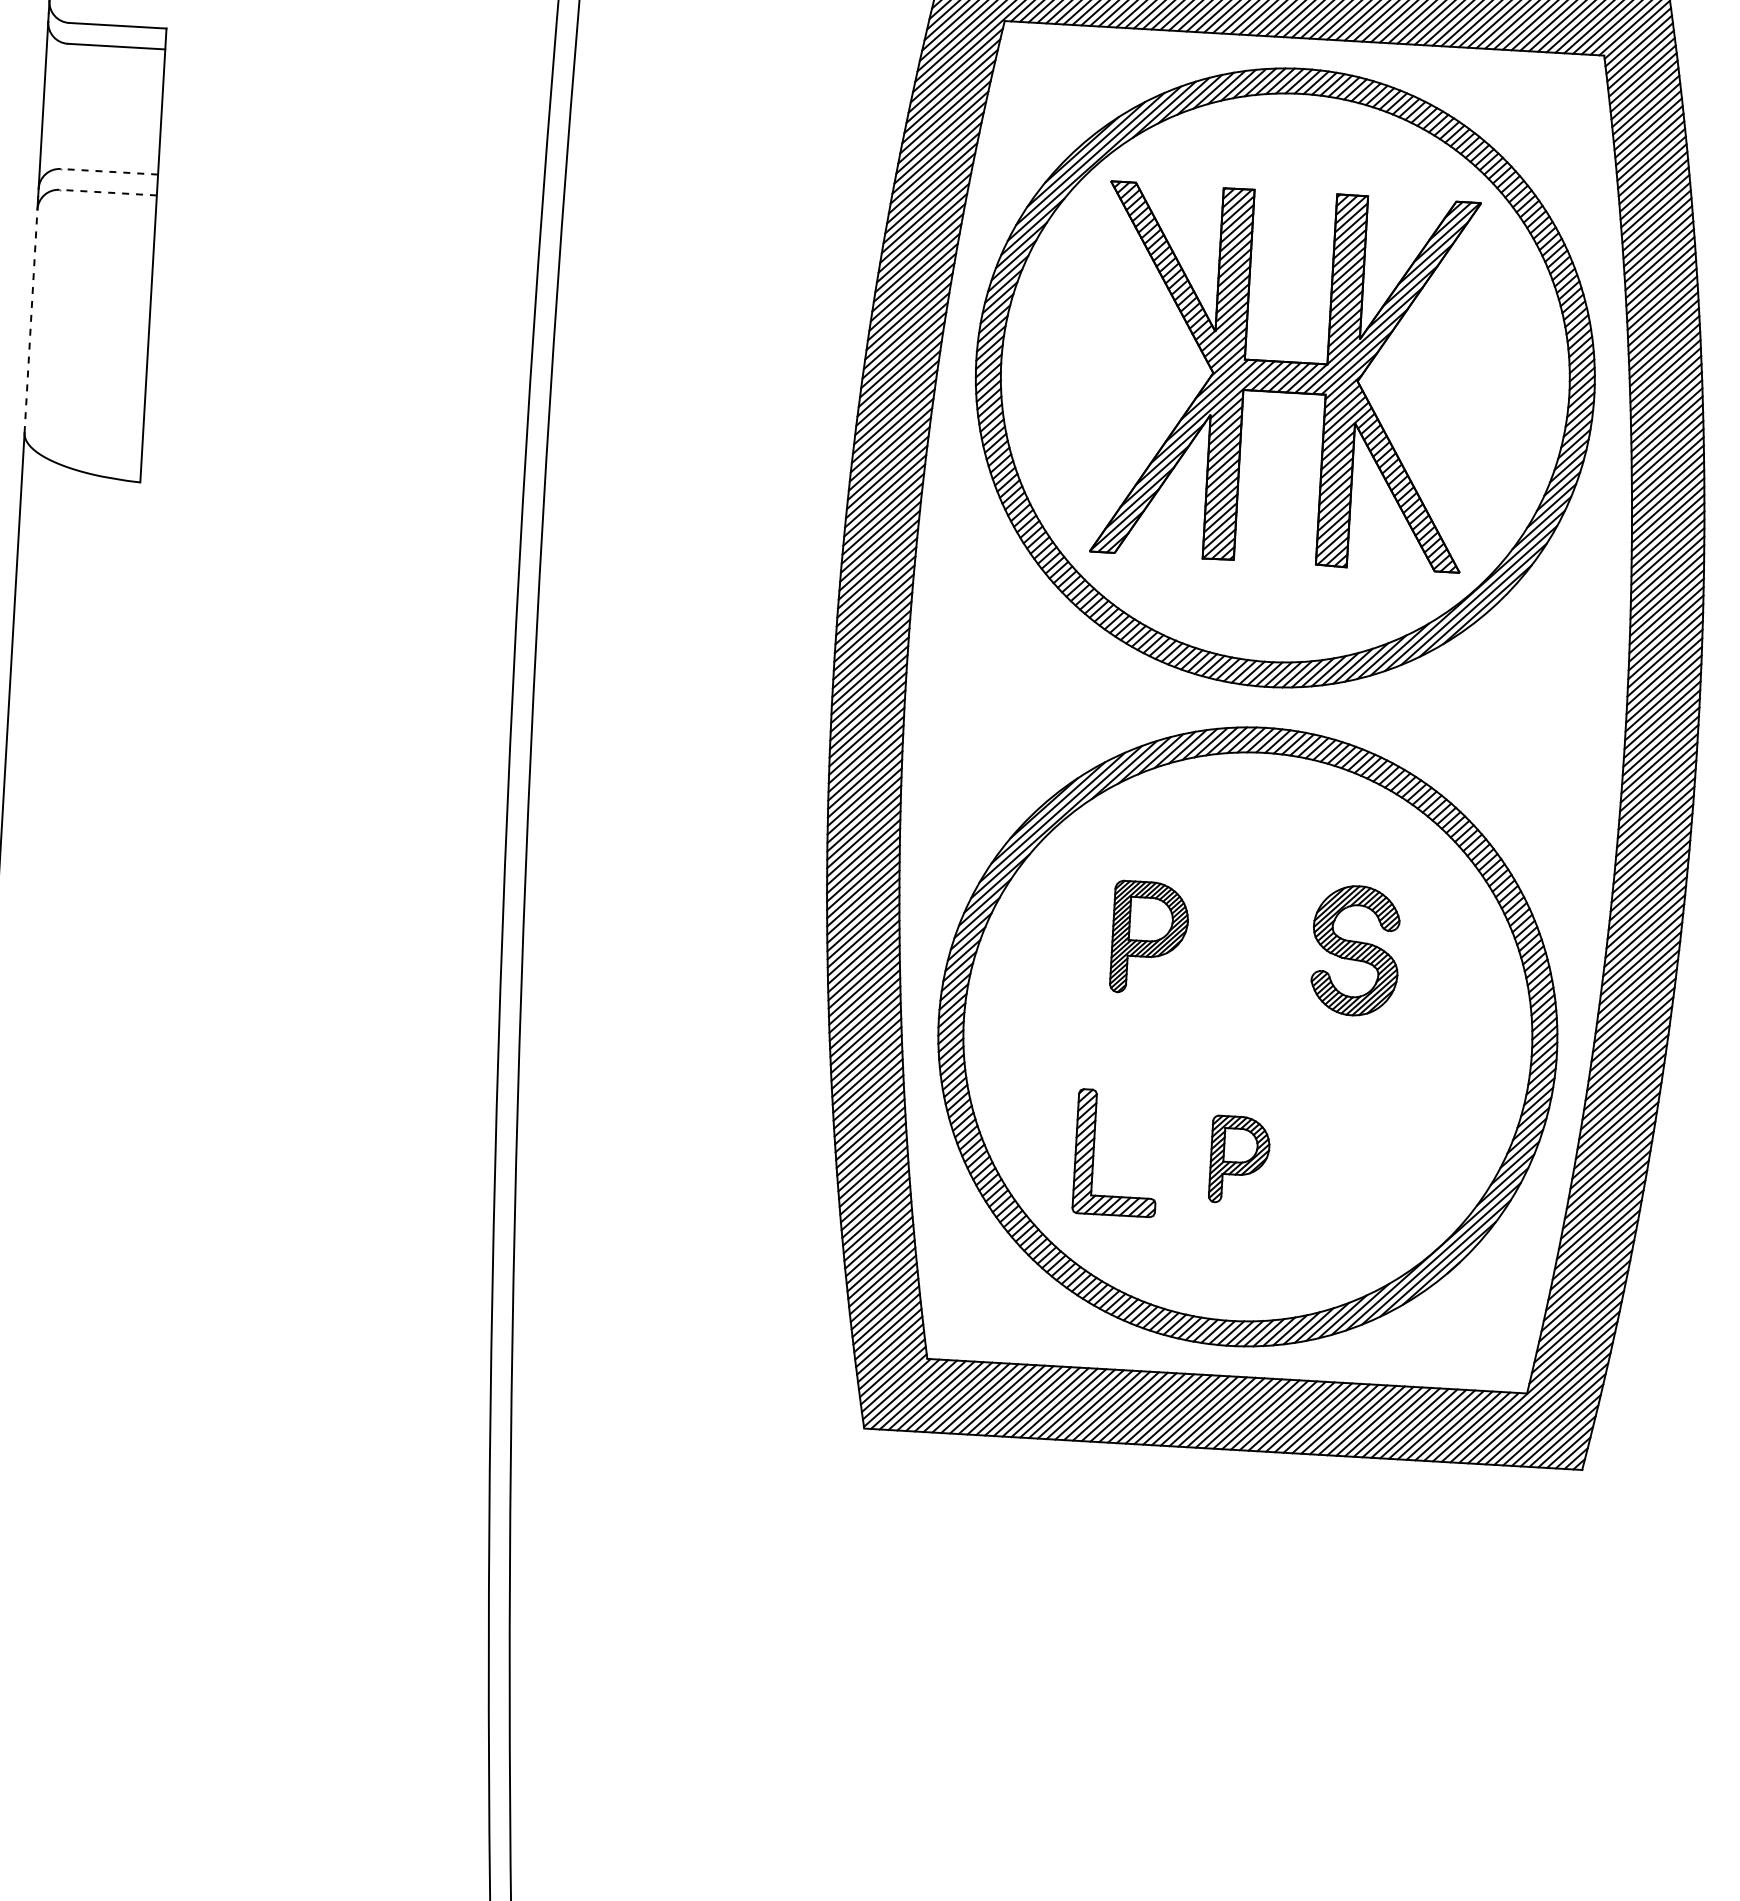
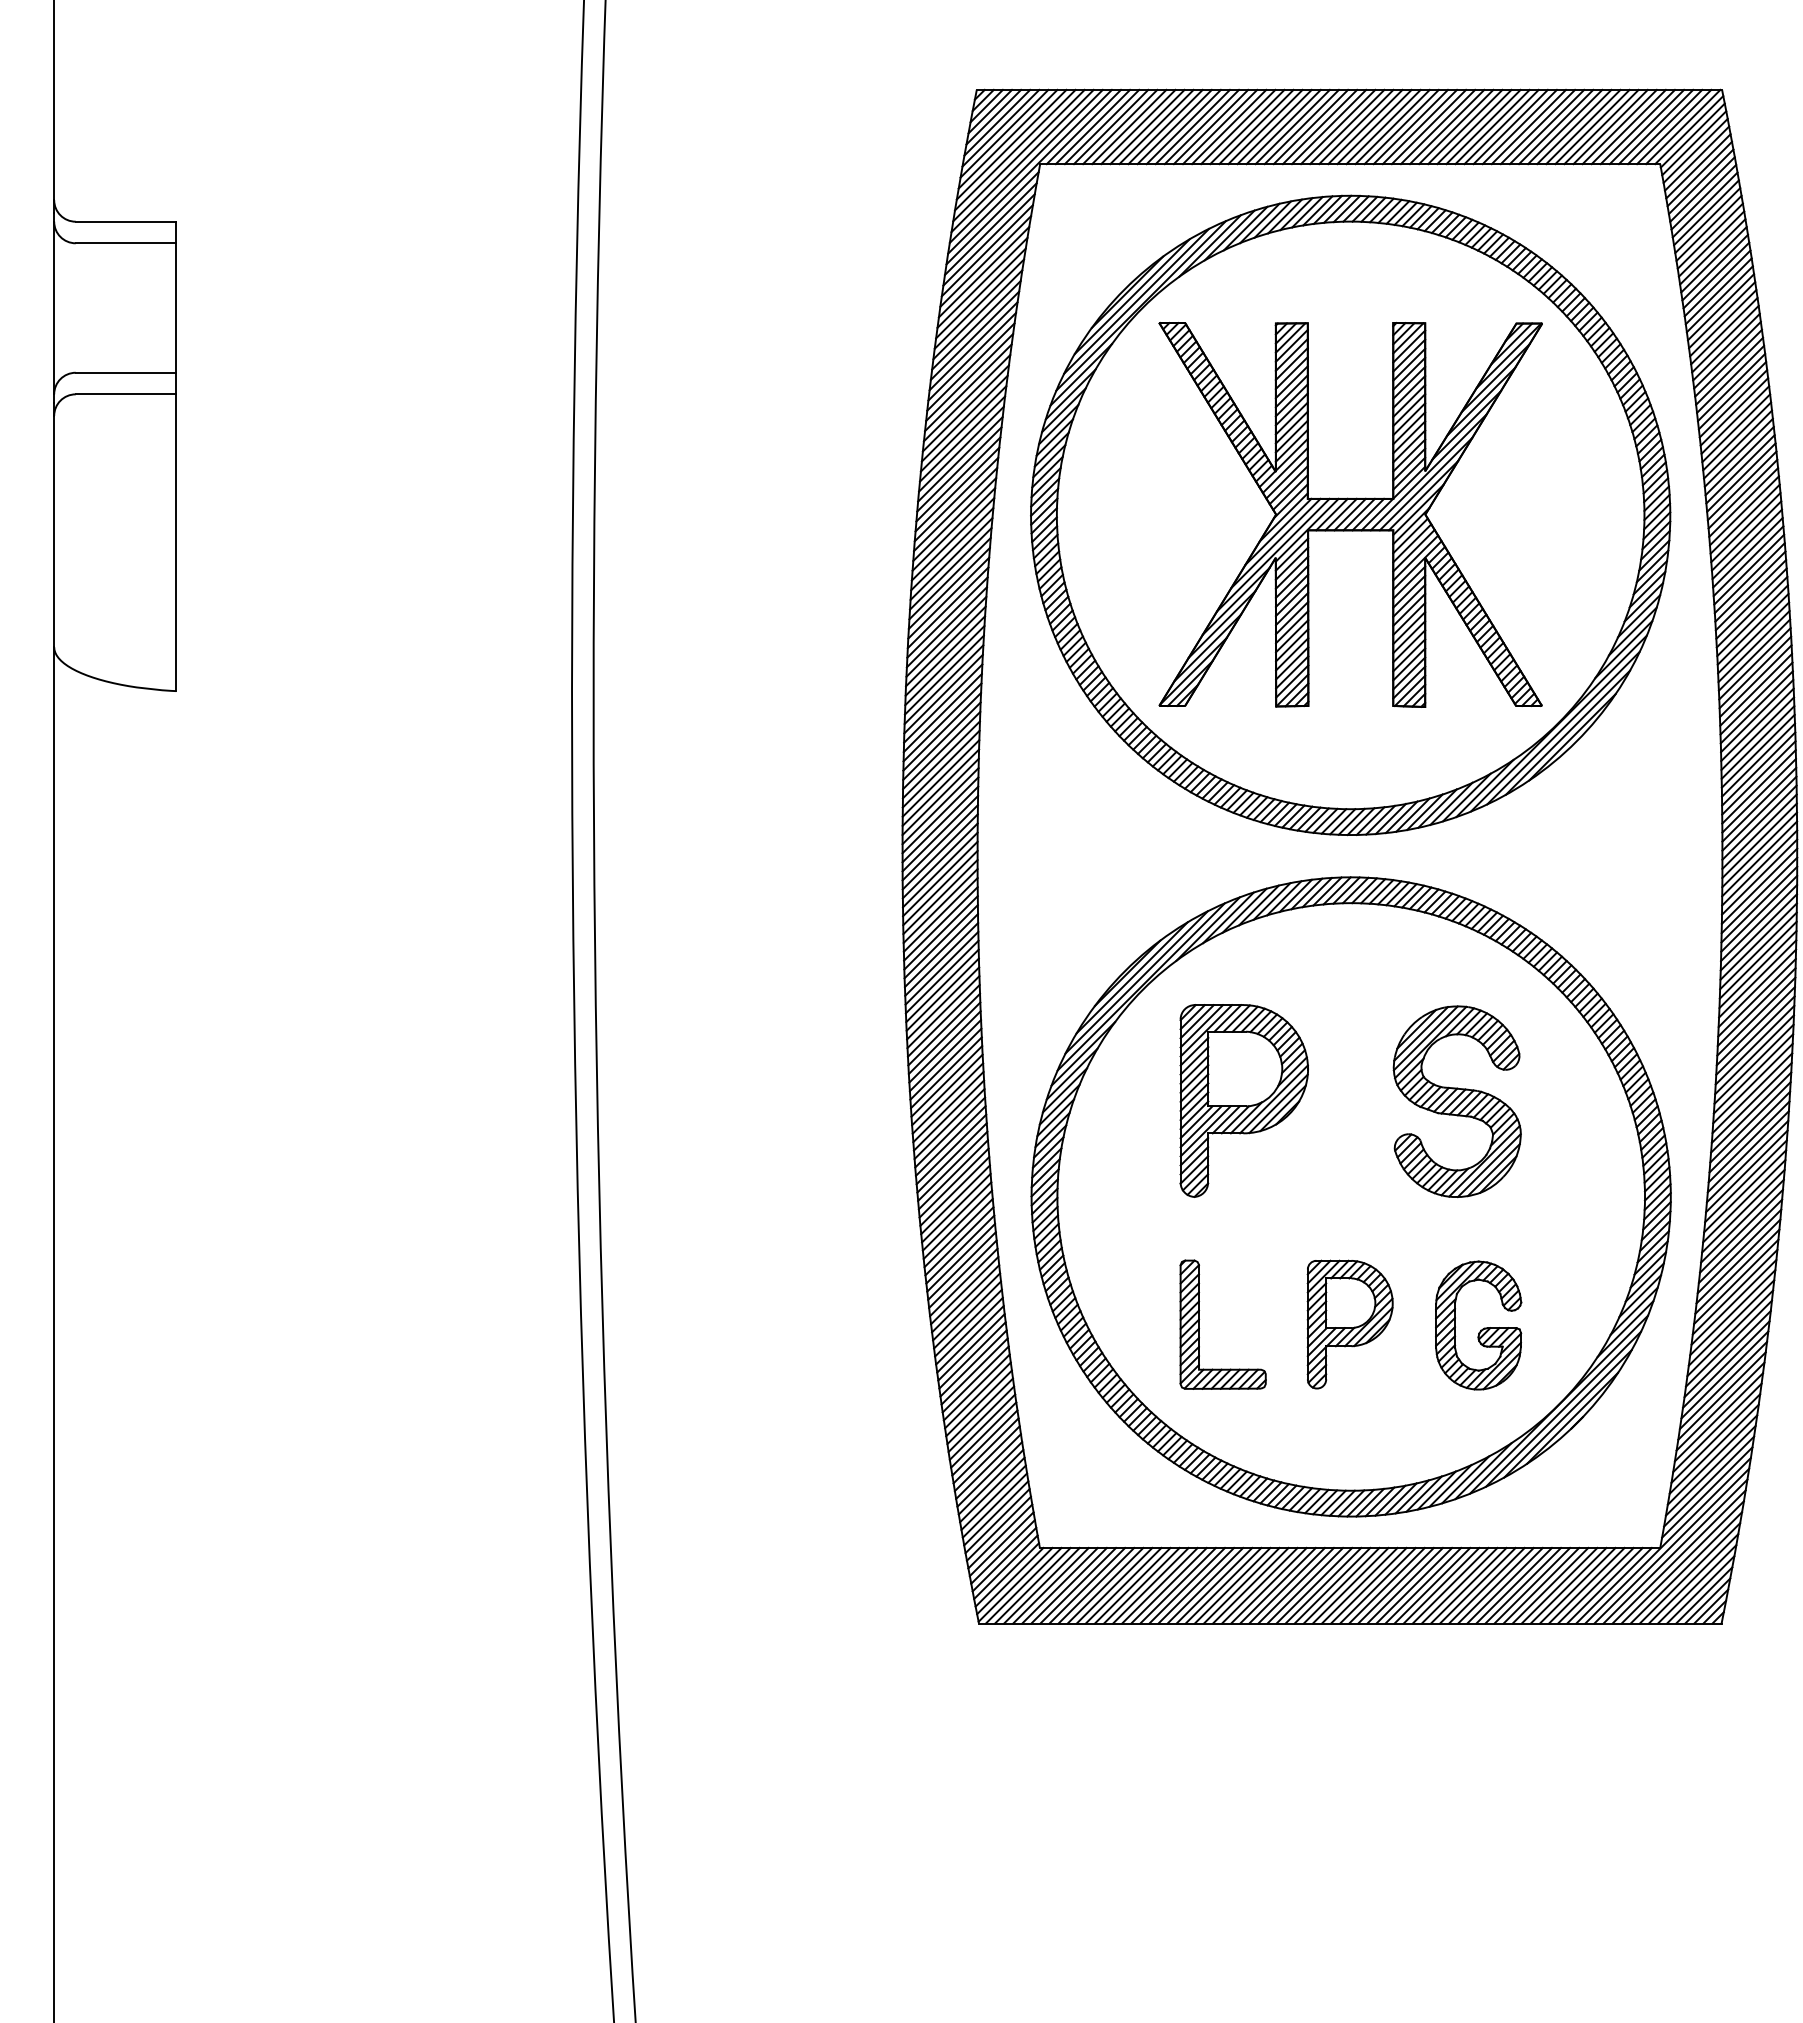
line: (108, 171) -> (125, 372), dashed -> solid
line: (107, 192) -> (125, 394), dashed -> solid
line: (31, 321) -> (54, 531), dashed -> solid
part: (1149, 937) -> (1243, 1100), size x1.67
part: (1354, 950) -> (1456, 1101), size x1.43
part: (1239, 1160) -> (1349, 1324), size x1.43
part: (1363, 1168) -> (1478, 1325), added

